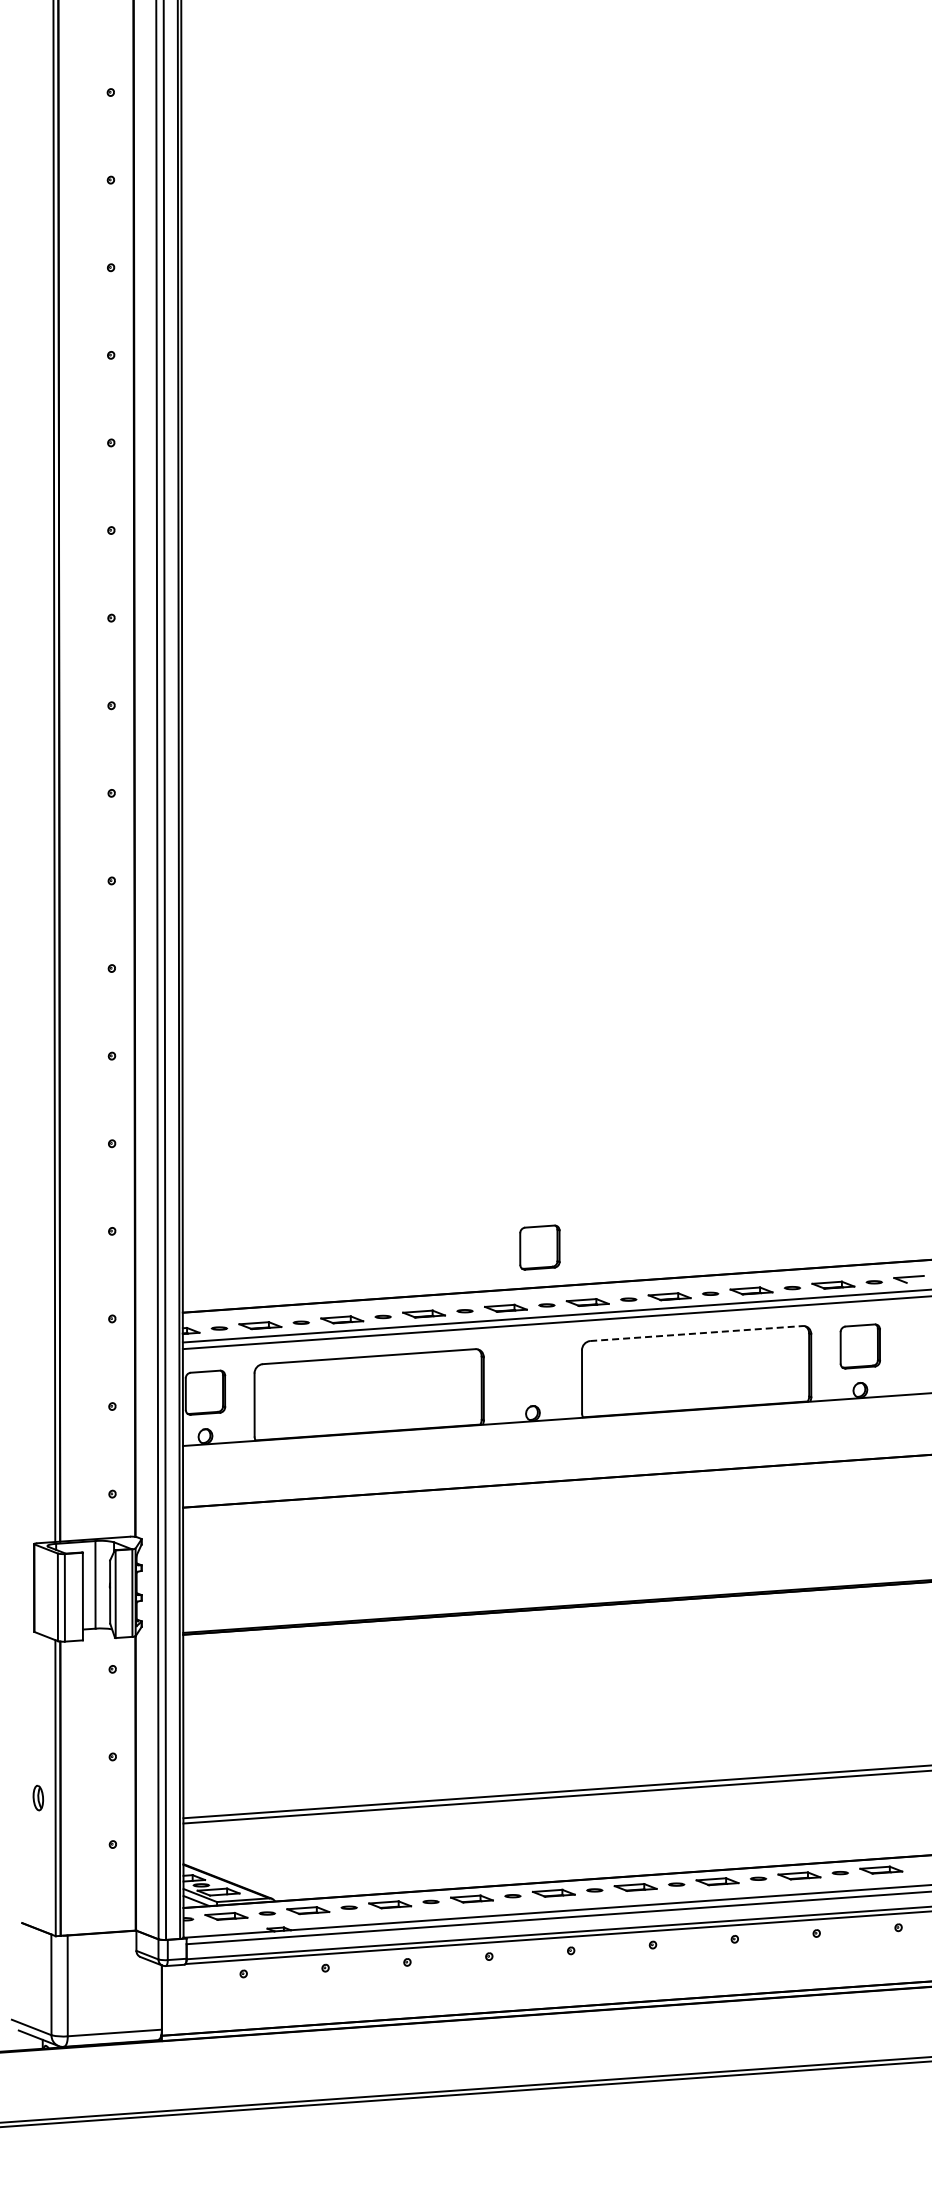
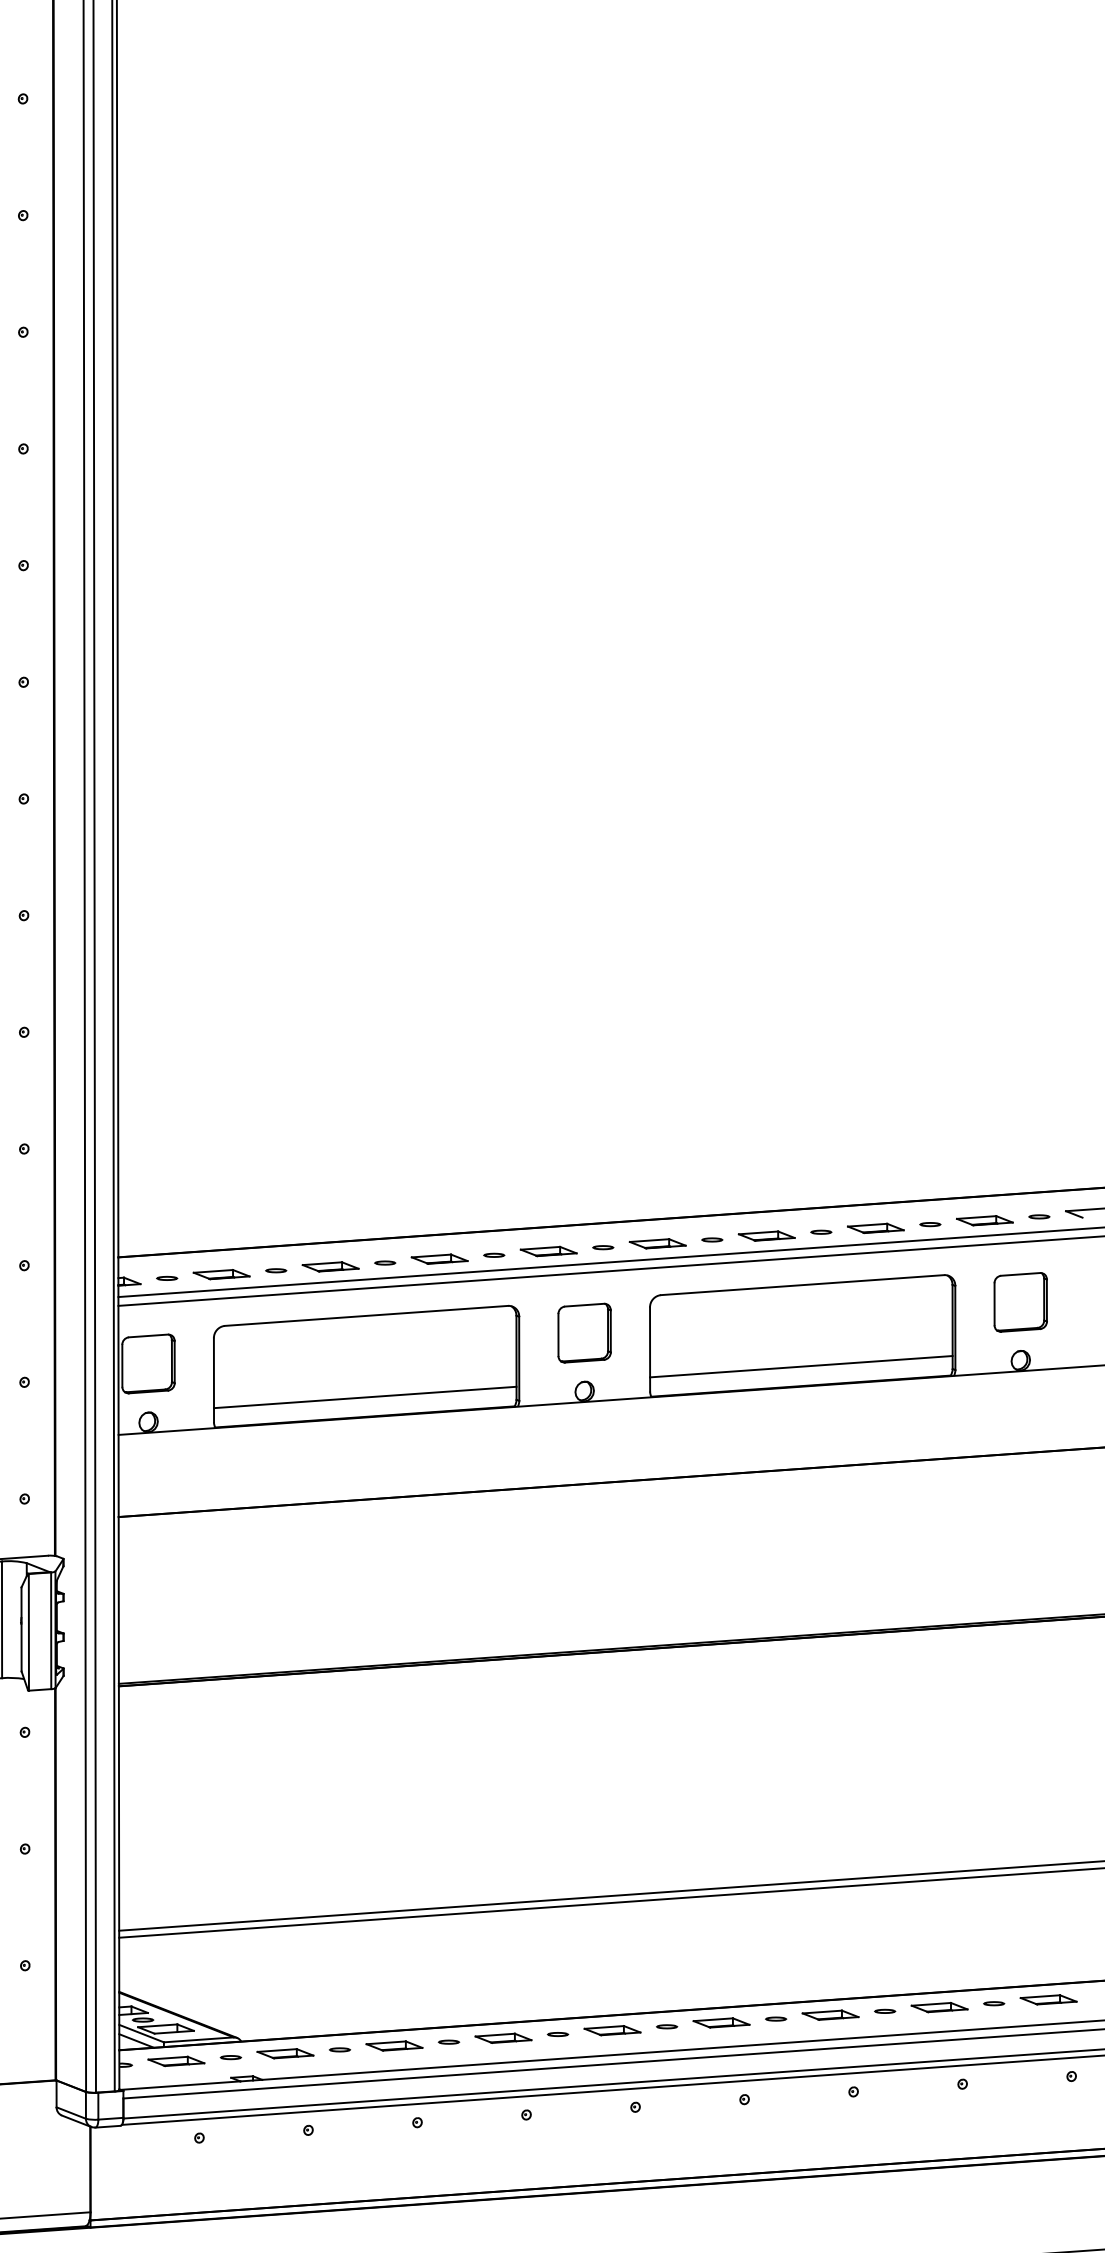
part: (539, 1247) -> (584, 1333), moved
line: (696, 1333) -> (802, 1285), dashed -> solid
line: (695, 1394) -> (801, 1366), added
line: (367, 1417) -> (364, 1396), added

